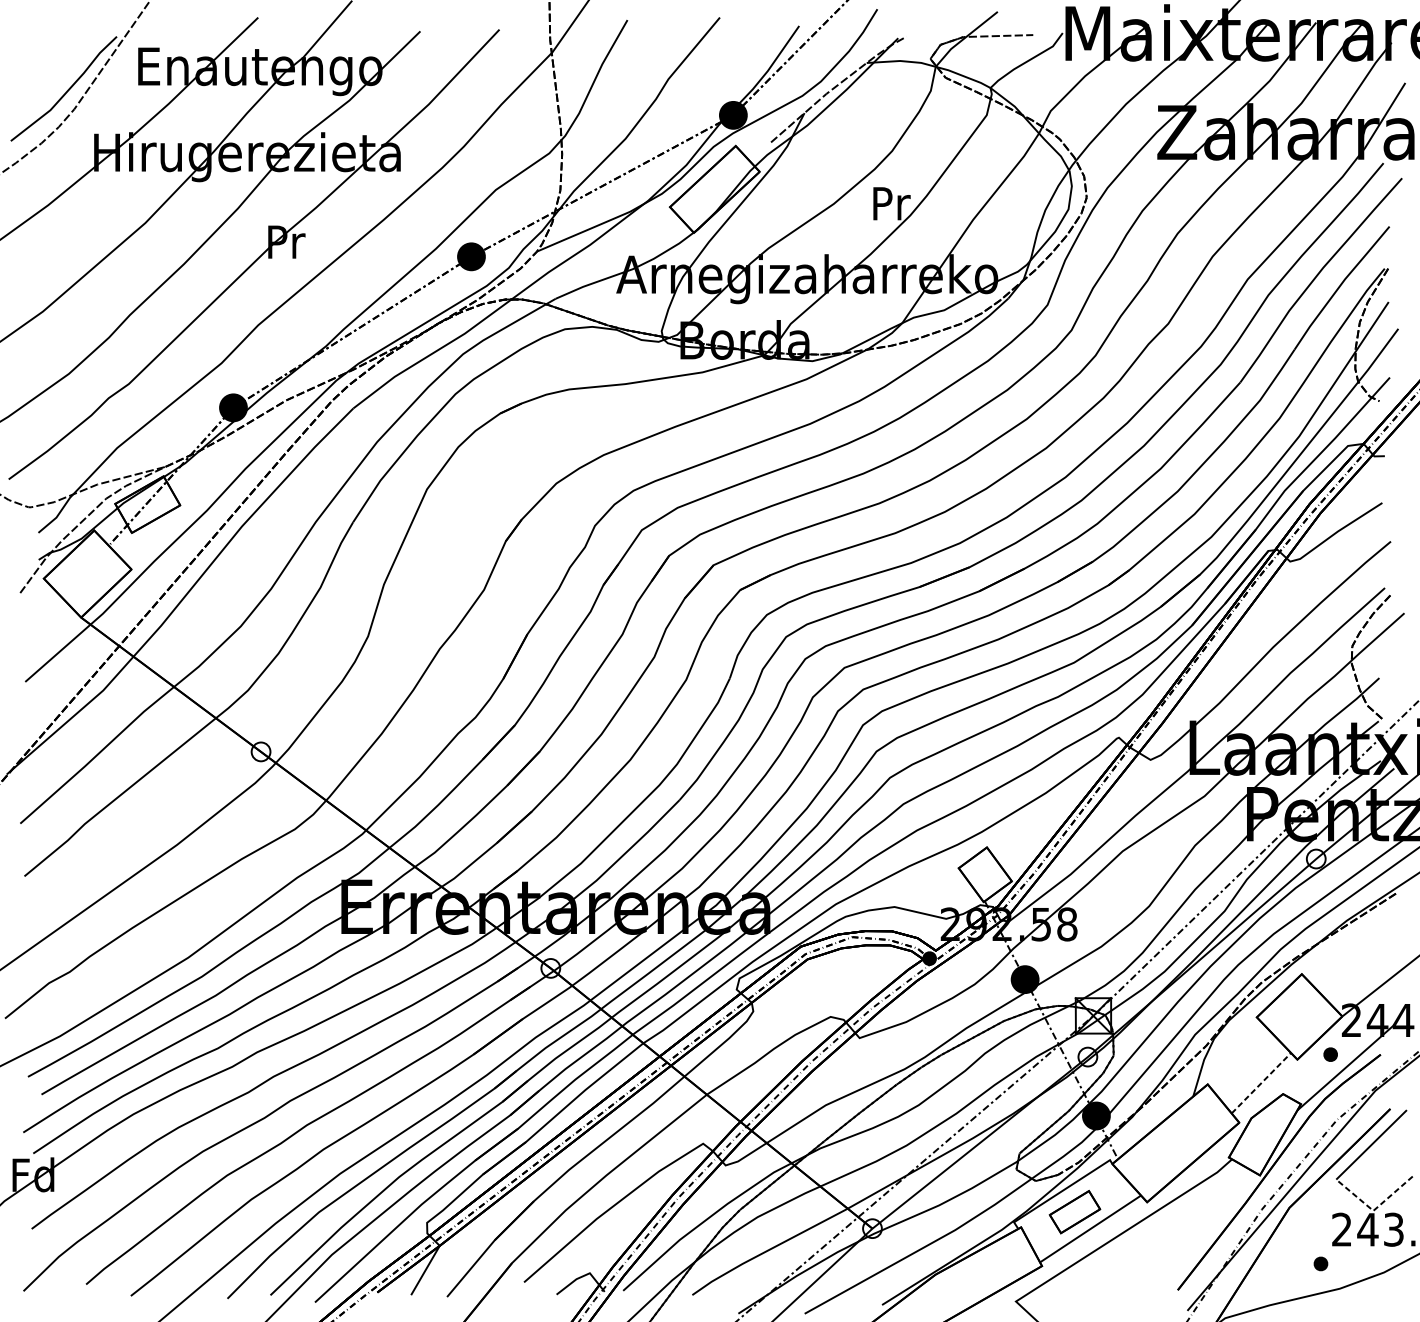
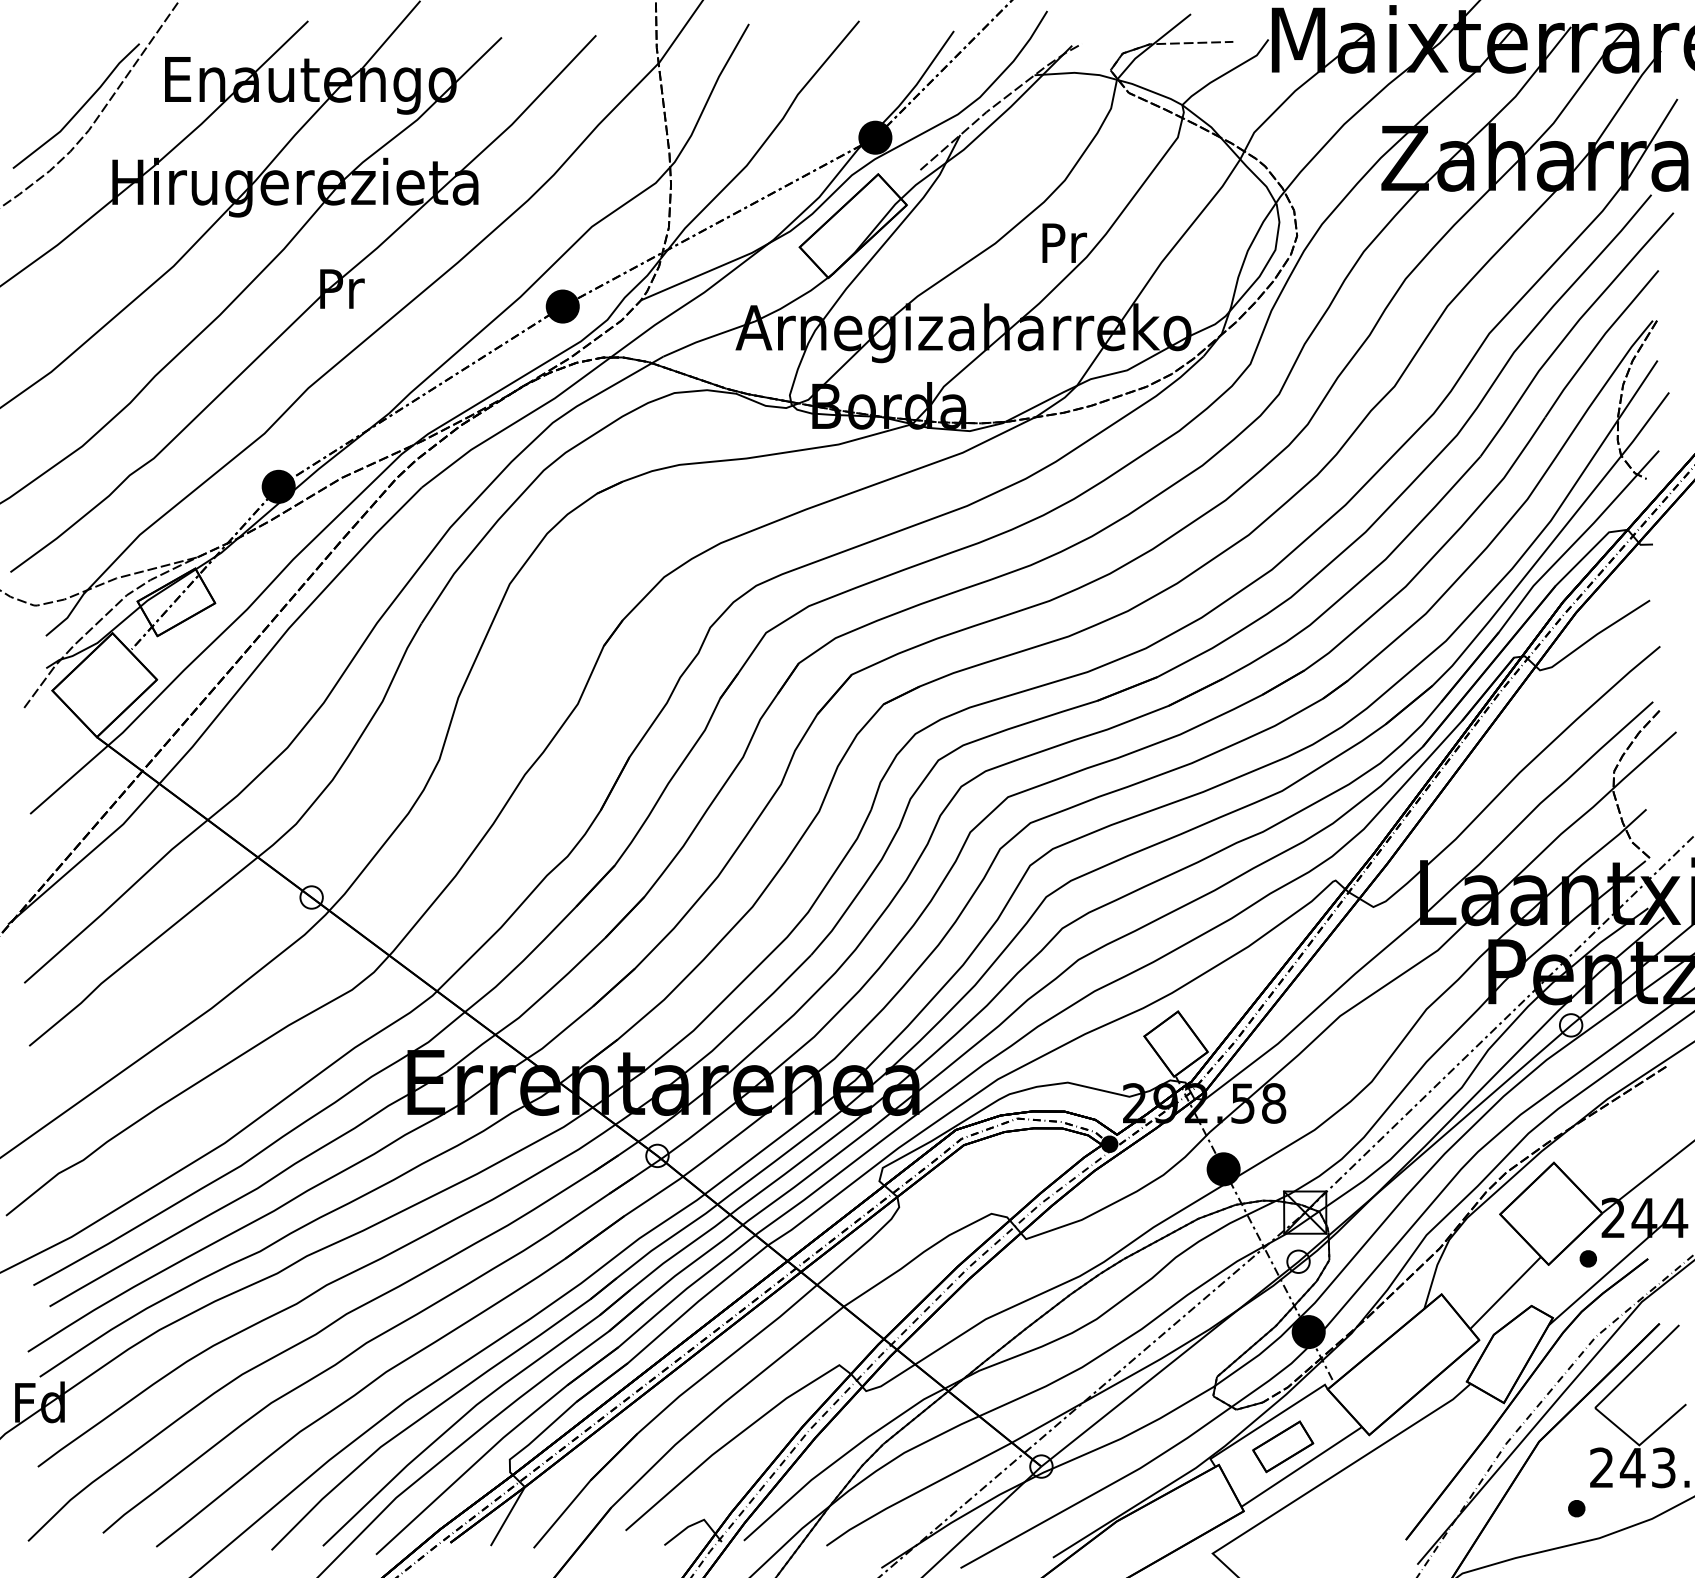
line: (1261, 1082) -> (1505, 1292), dashed -> solid
line: (1374, 1210) -> (1640, 1444), dashed -> solid

